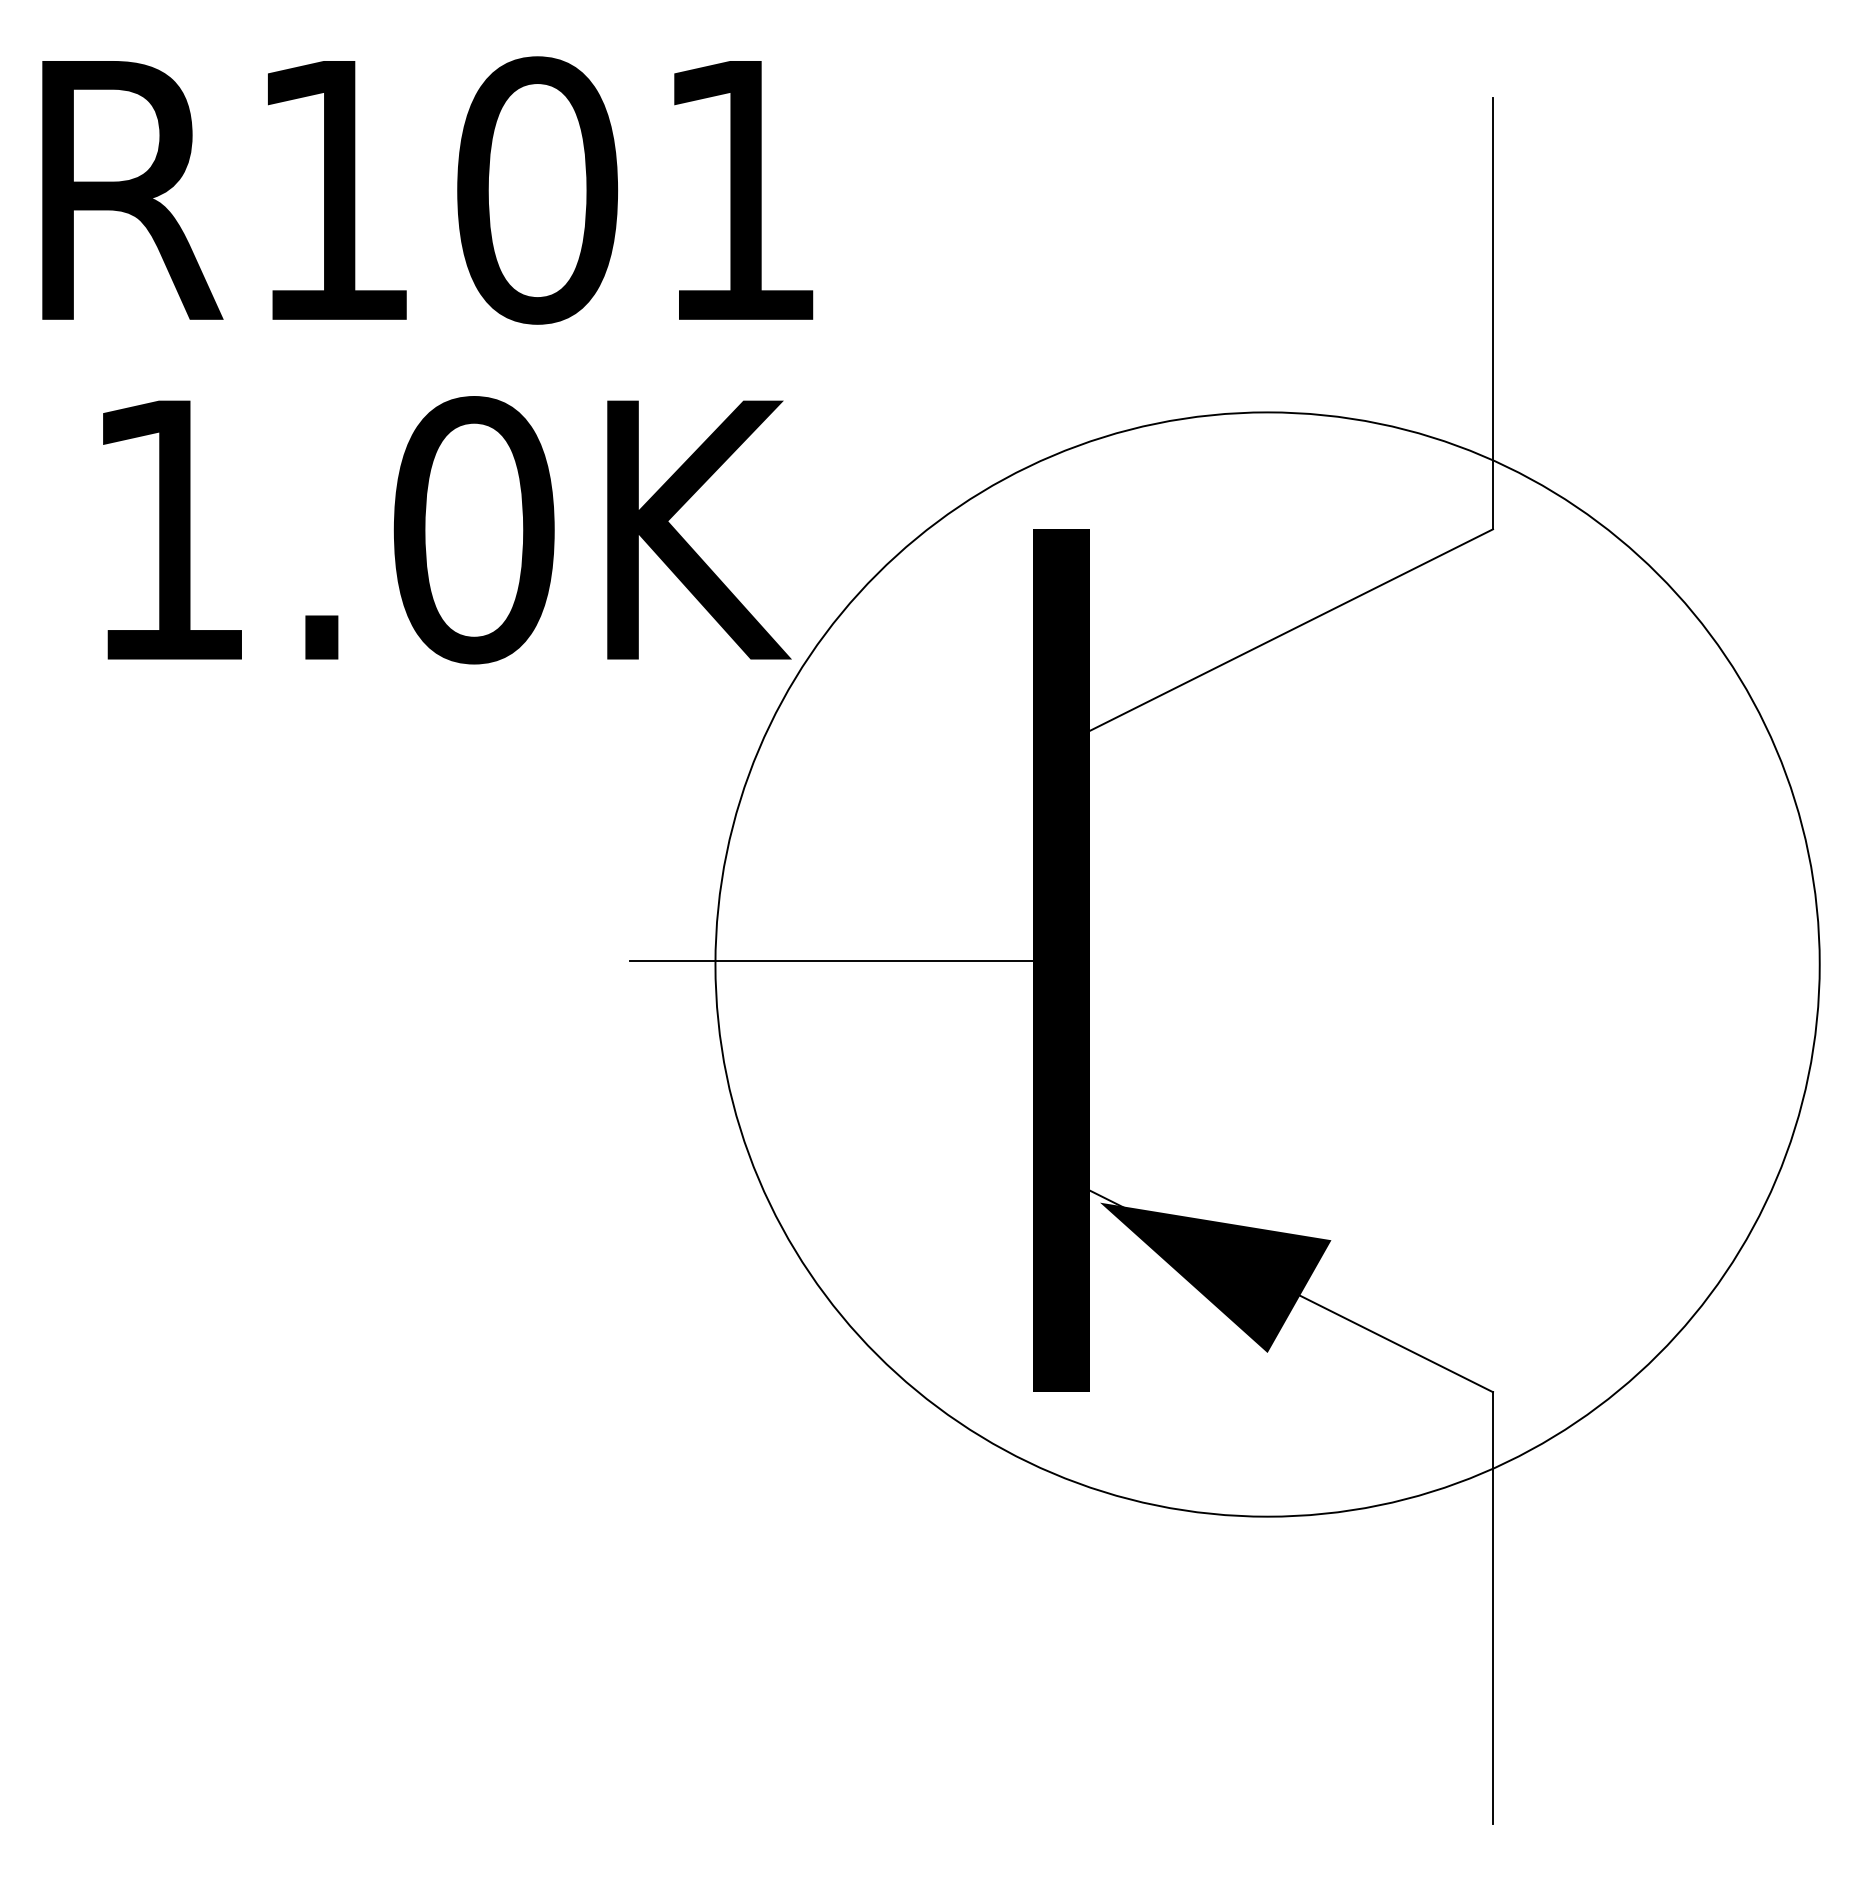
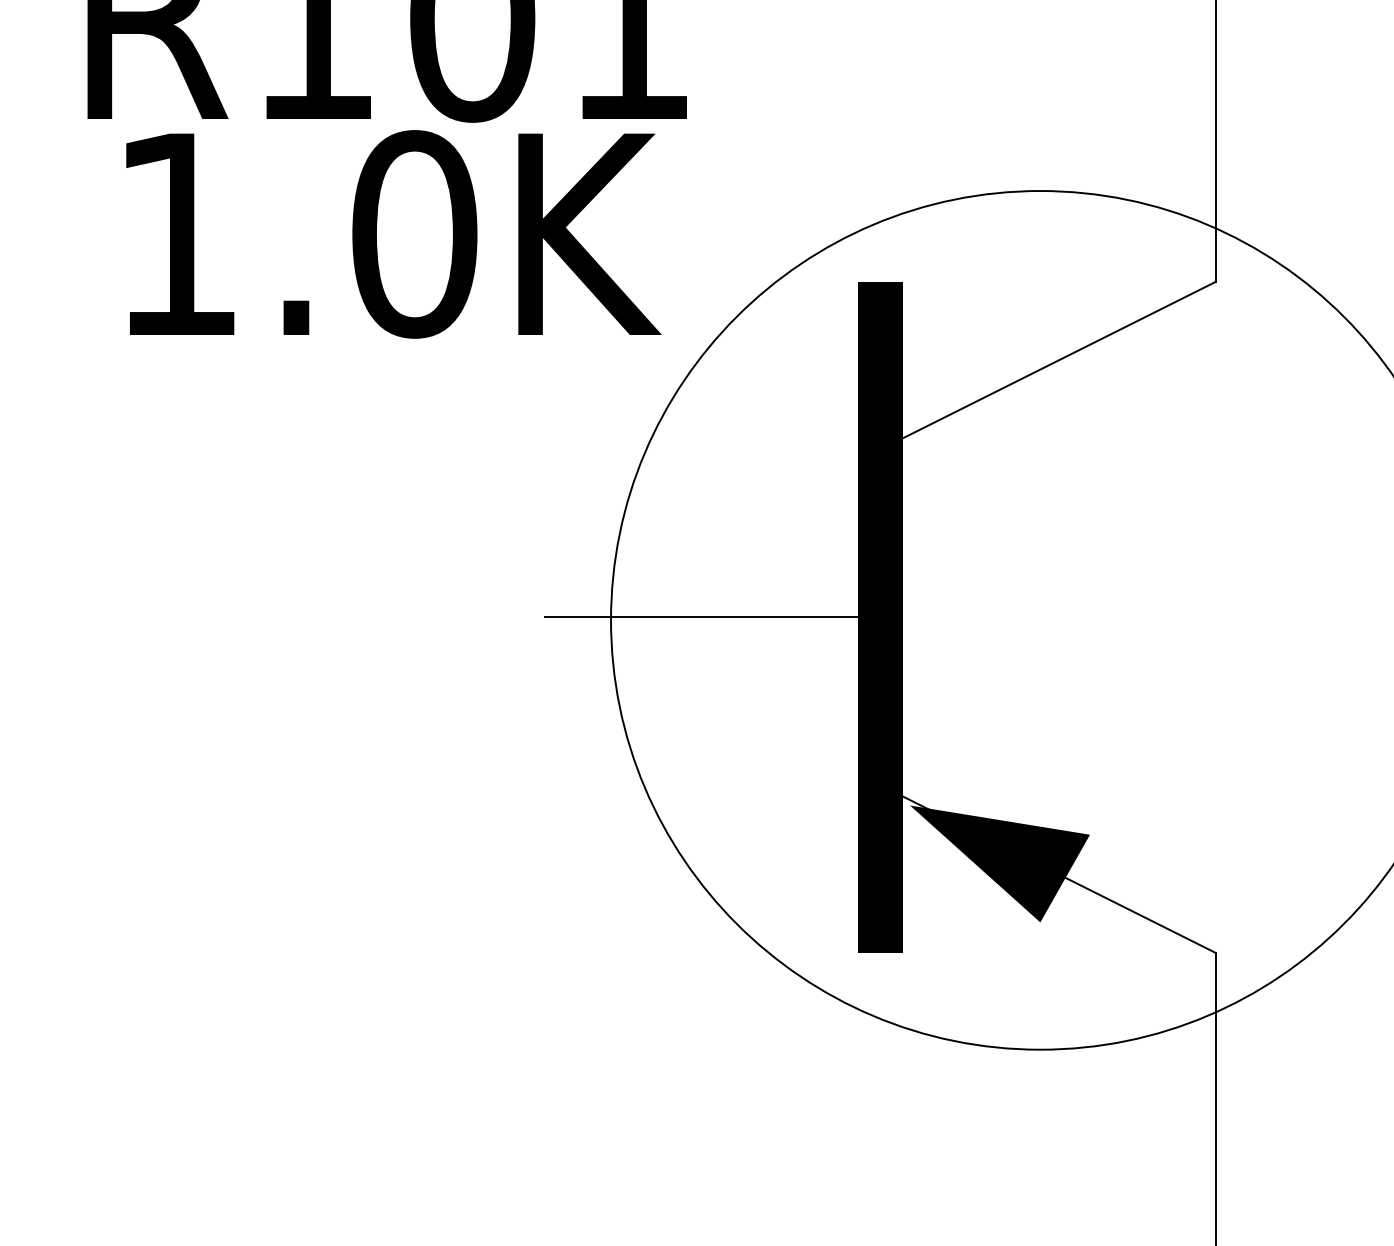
text: (447, 530) -> (394, 234), moved

